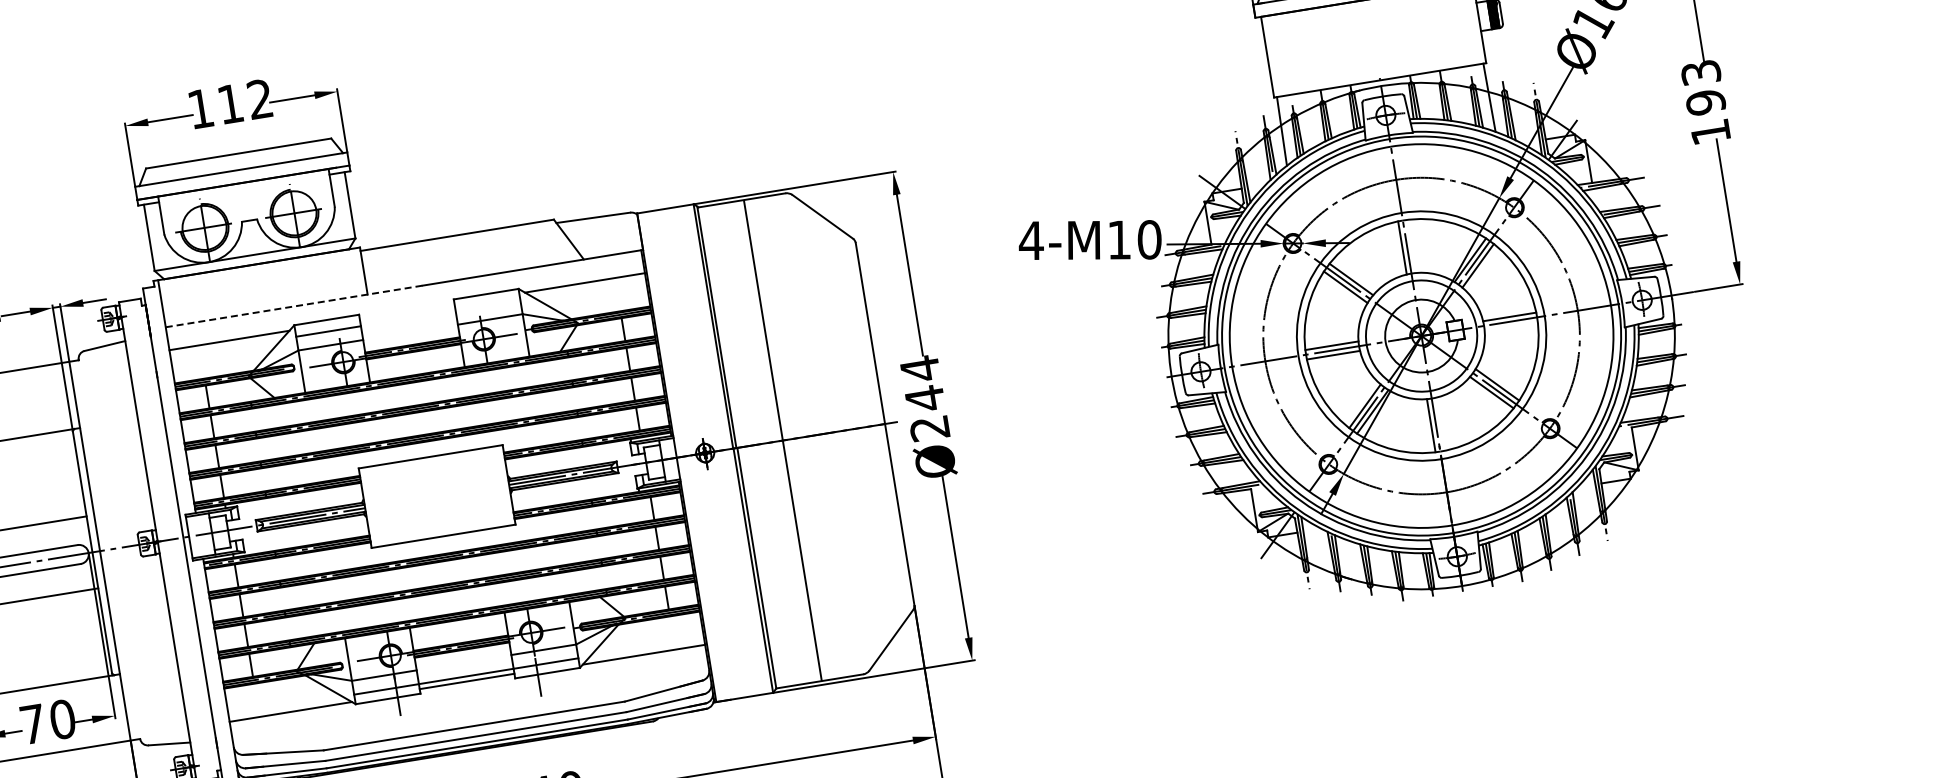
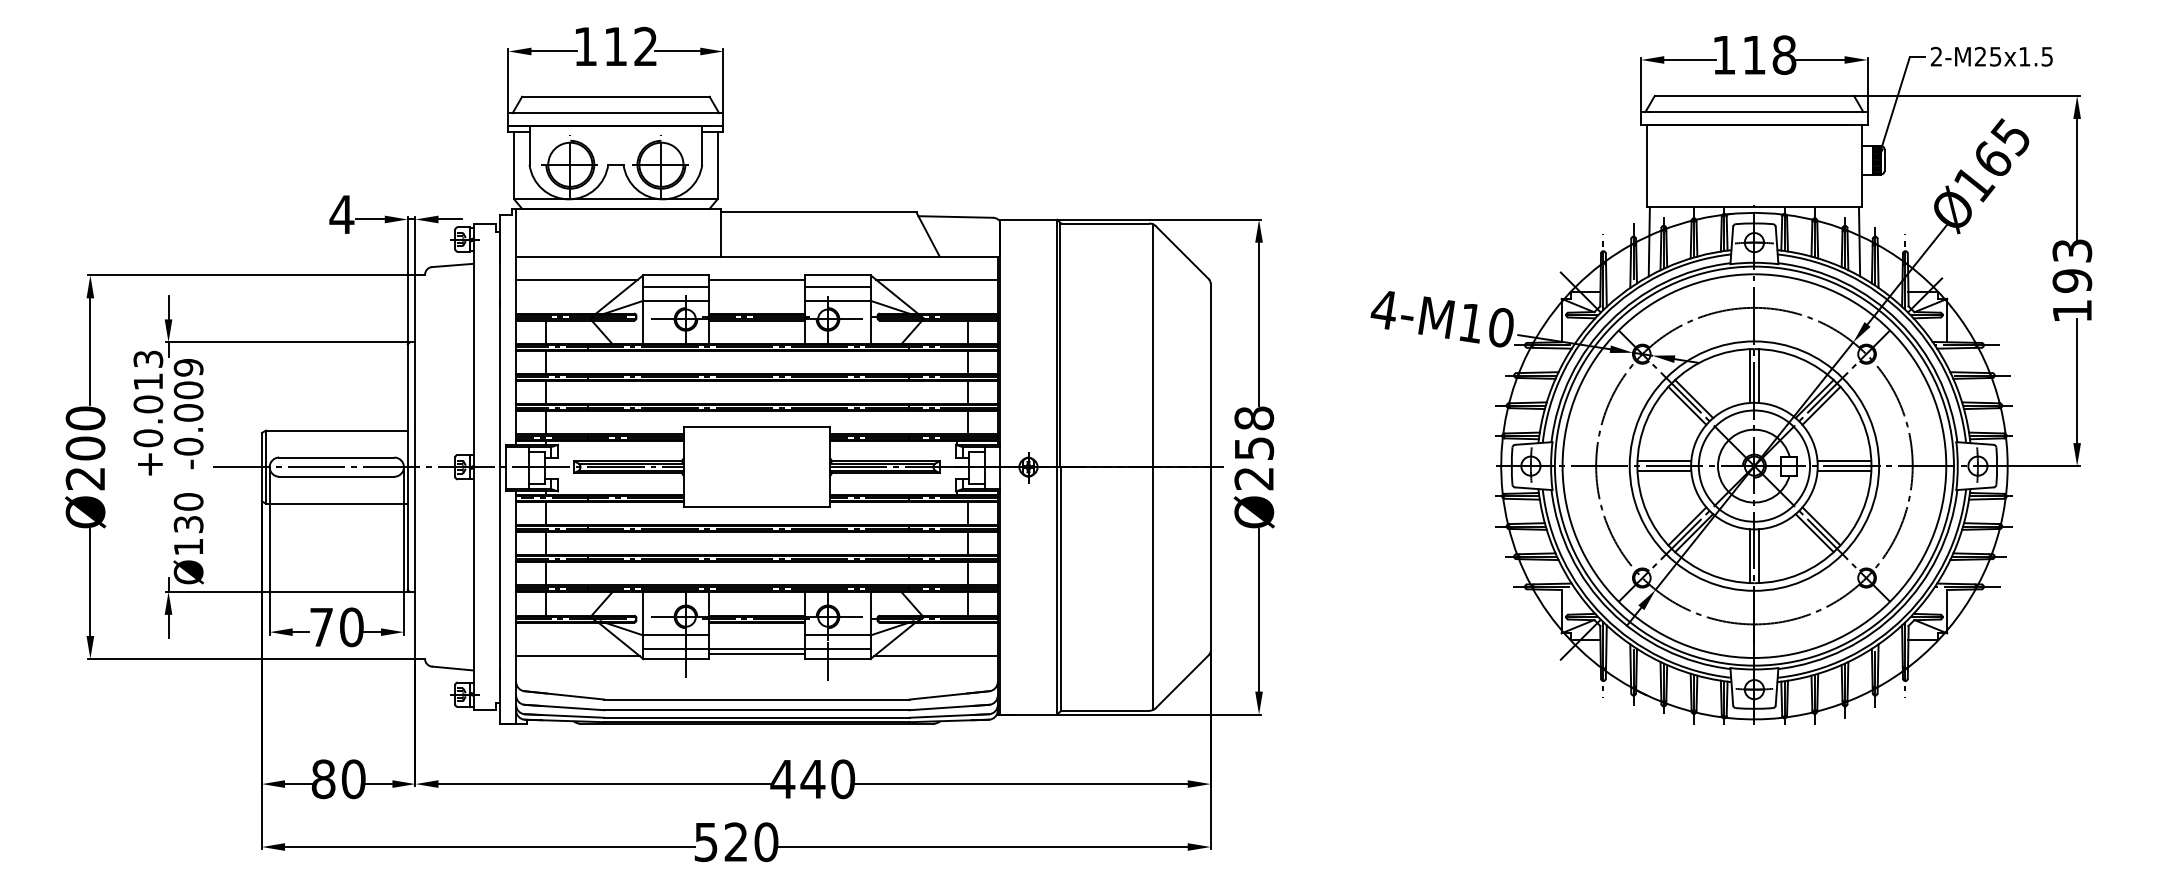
line: (1412, 246) -> (1759, 376), added
line: (487, 305) -> (837, 286), added
line: (294, 306) -> (646, 256), dashed -> solid
line: (406, 311) -> (756, 279), added
line: (1511, 325) -> (1844, 470), added
text: (922, 383) -> (1254, 433), Ø244 -> Ø258
line: (1441, 424) -> (1759, 556), added
line: (783, 439) -> (1153, 466), moved

